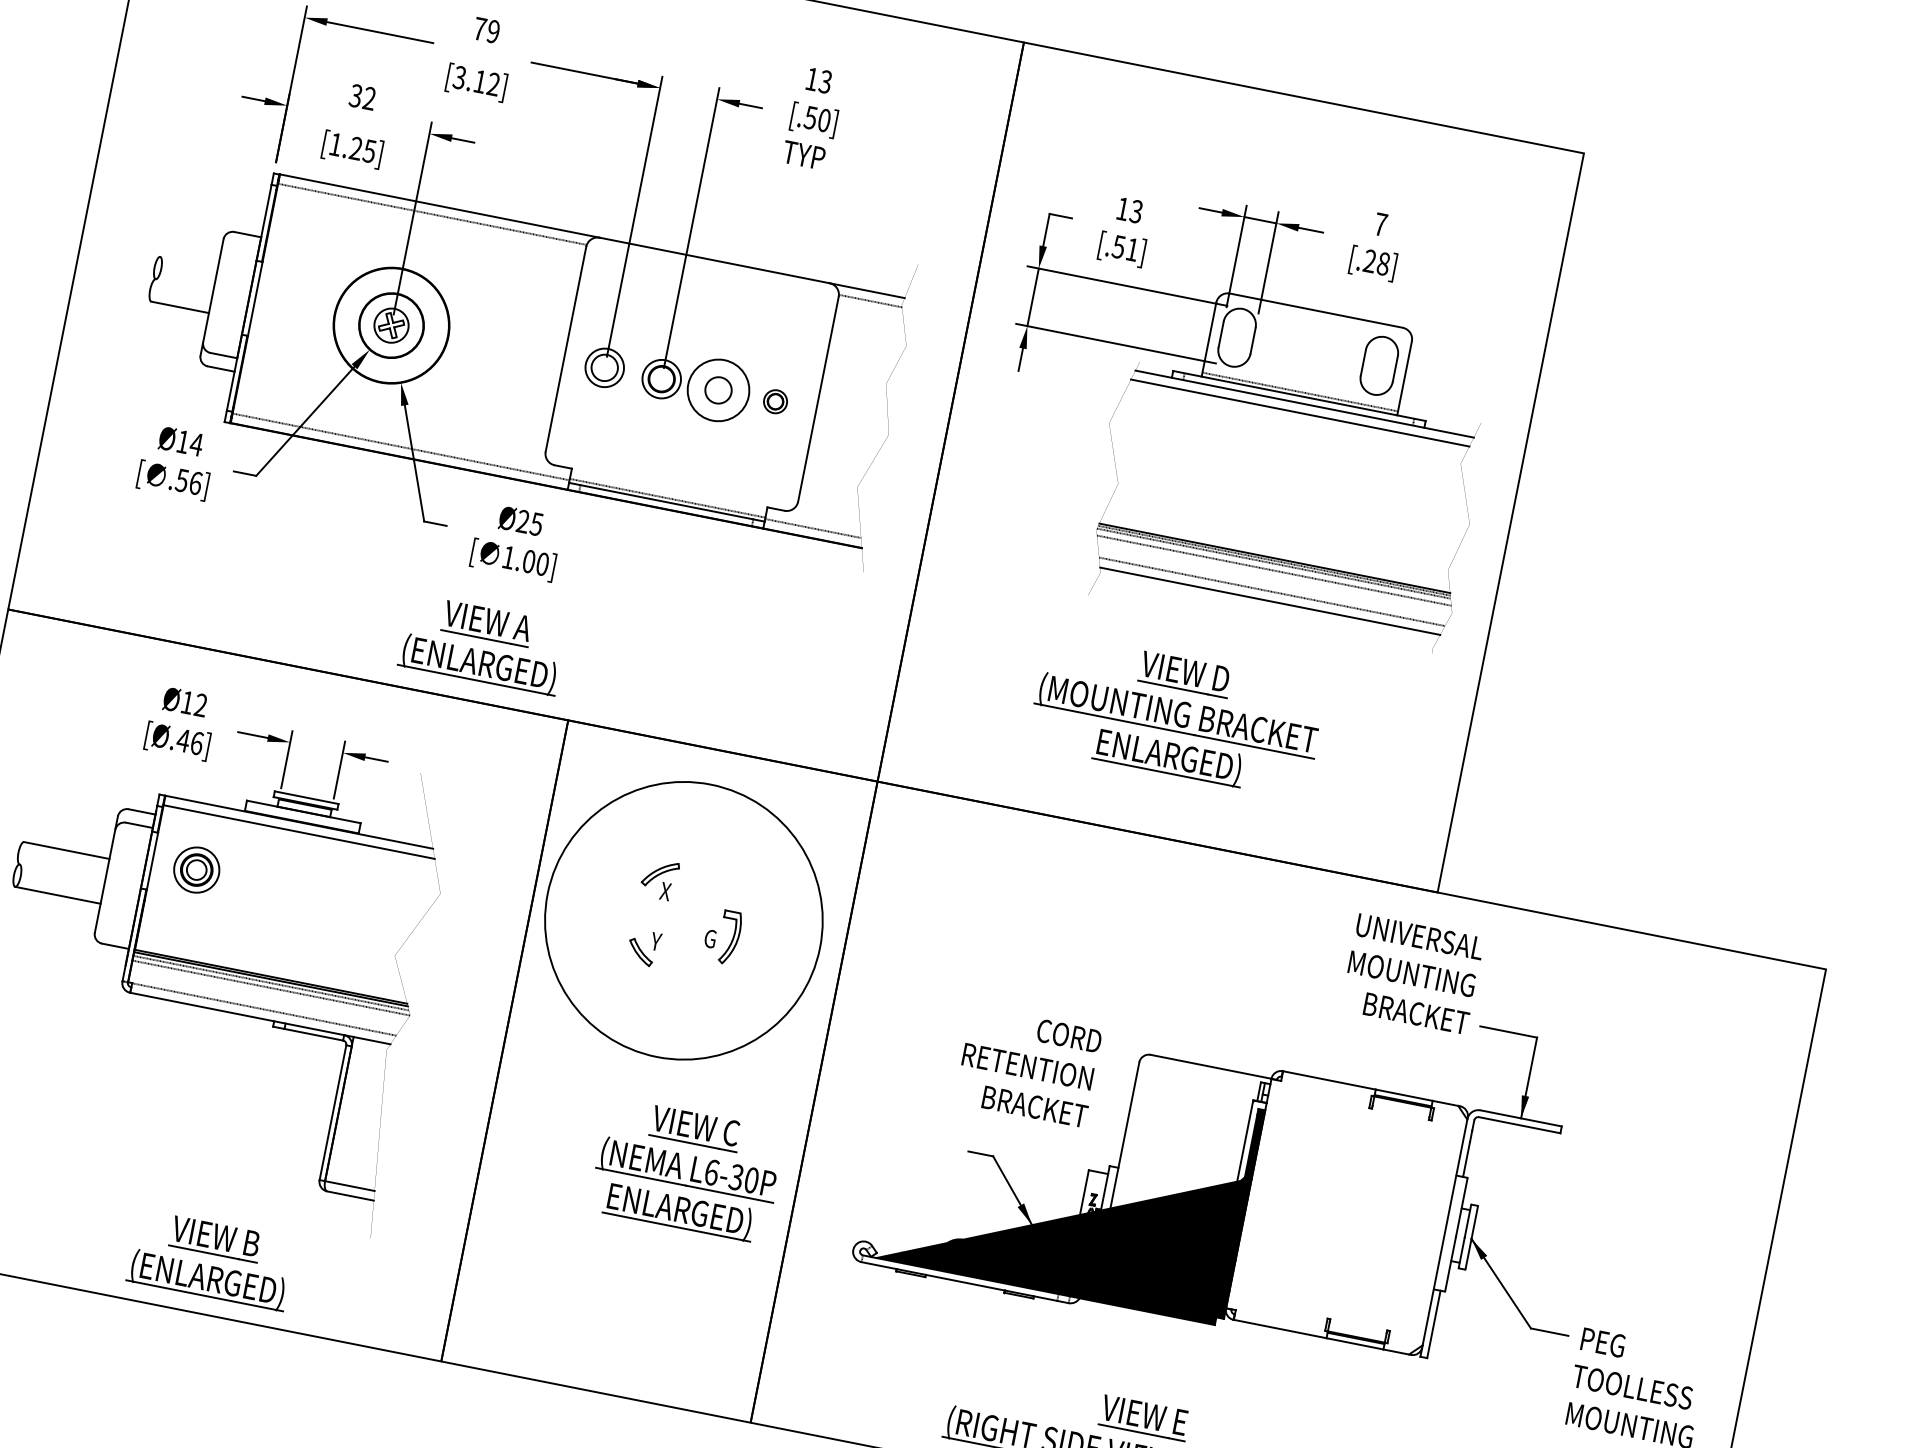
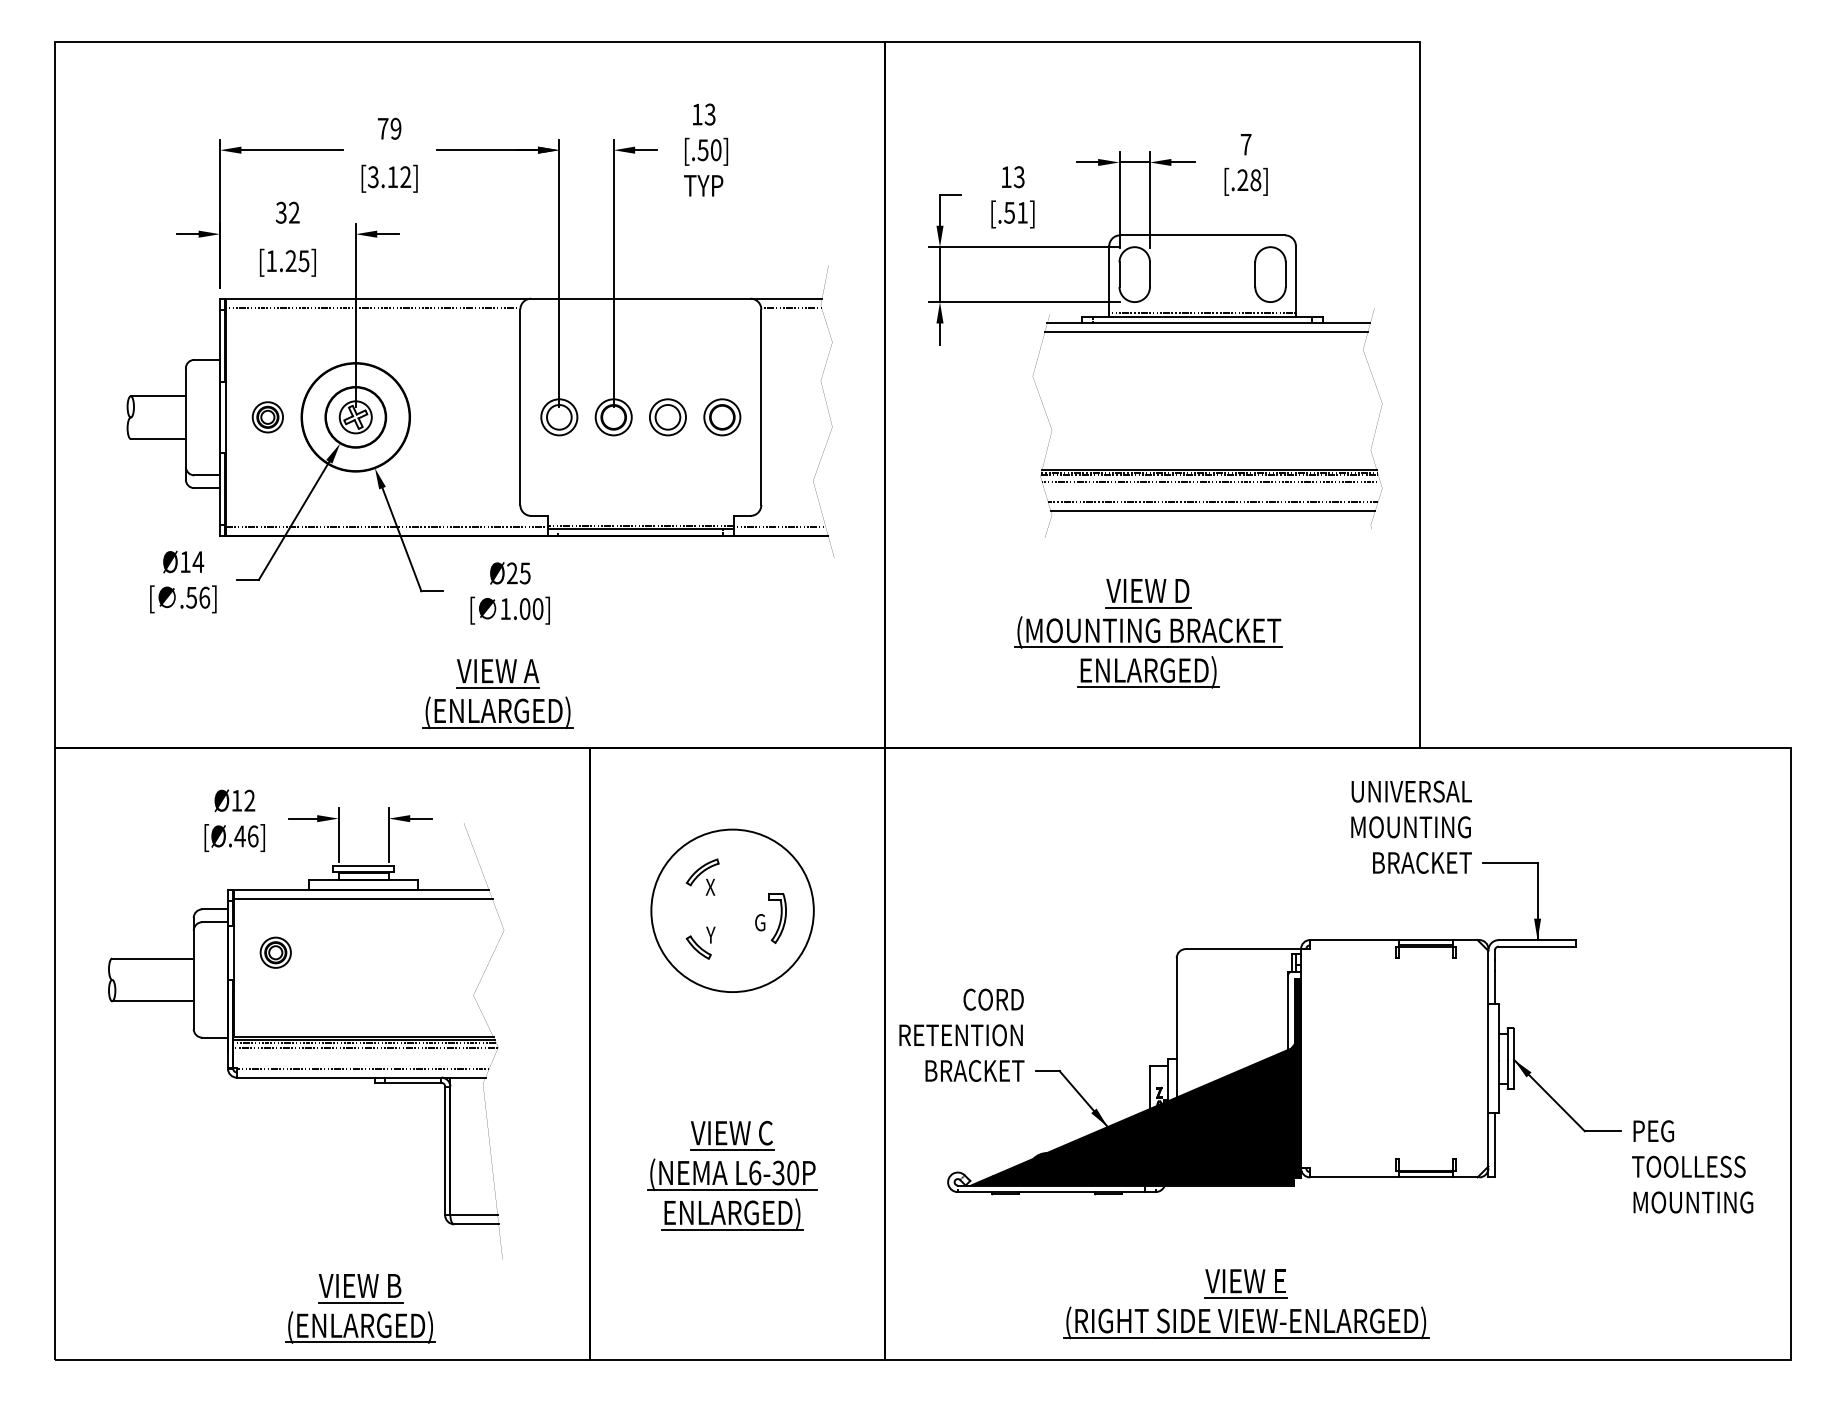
line: (188, 262) -> (157, 396), added
part: (298, 307) -> (267, 417), added
circle: (718, 390) -> (667, 417), size x0.62
part: (775, 401) -> (722, 417), size x1.67
part: (196, 869) -> (275, 952), size x0.71
circle: (683, 920) -> (732, 910), size x0.62
text: (1028, 1065) -> (961, 1034), moved
part: (687, 1170) -> (732, 1175), moved

